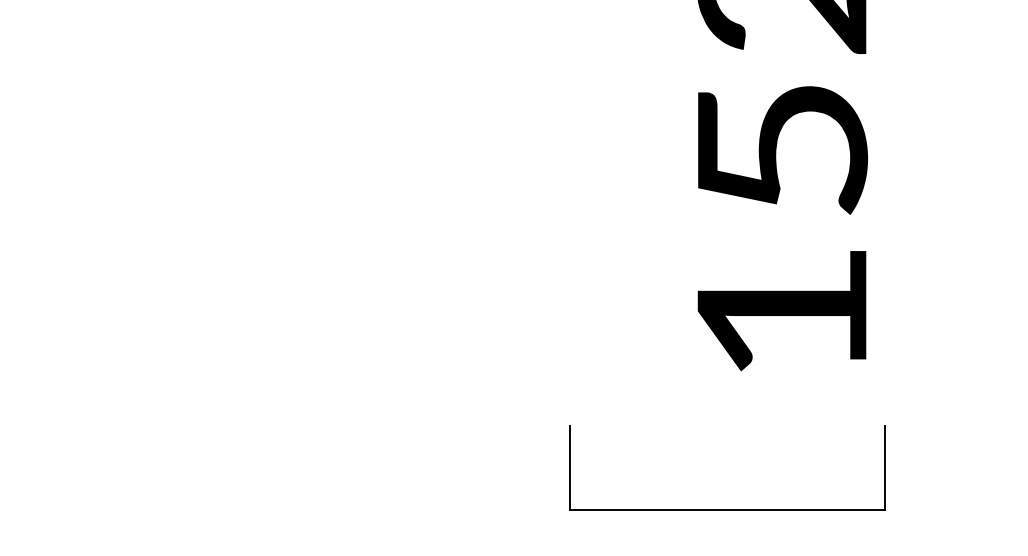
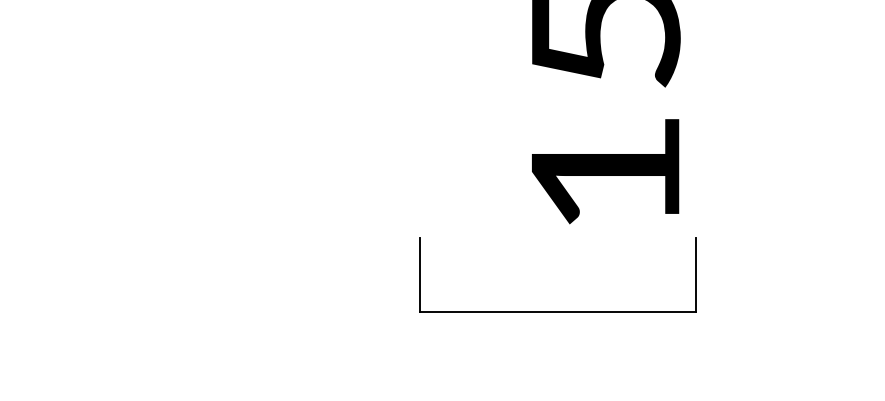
part: (727, 509) -> (557, 311), moved

